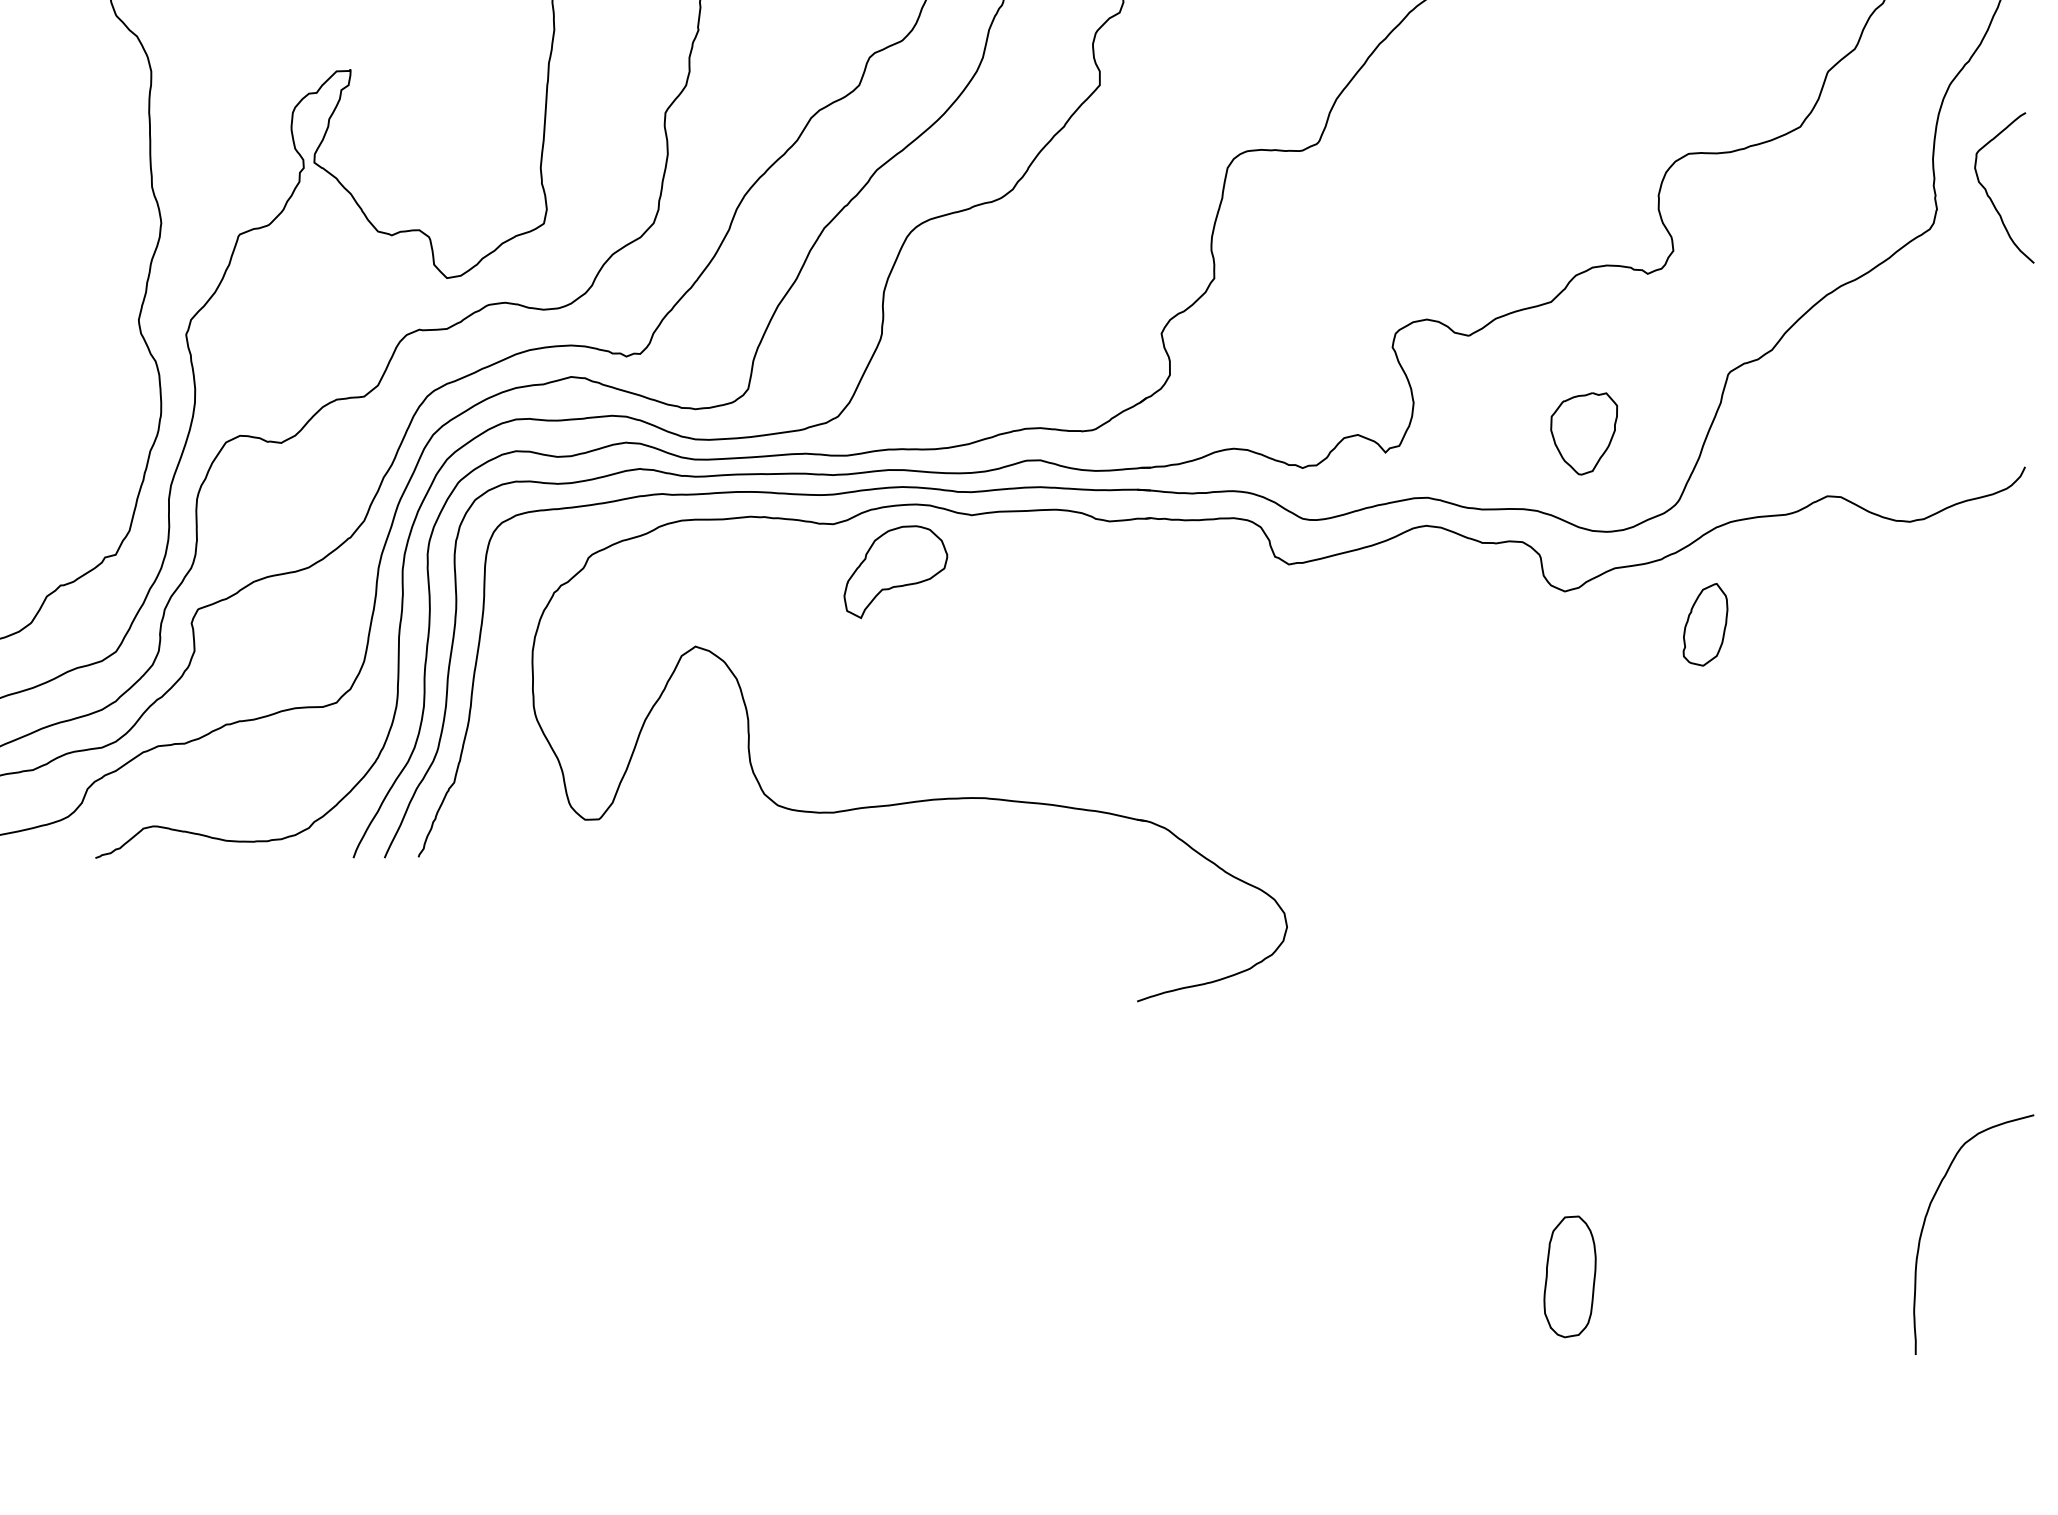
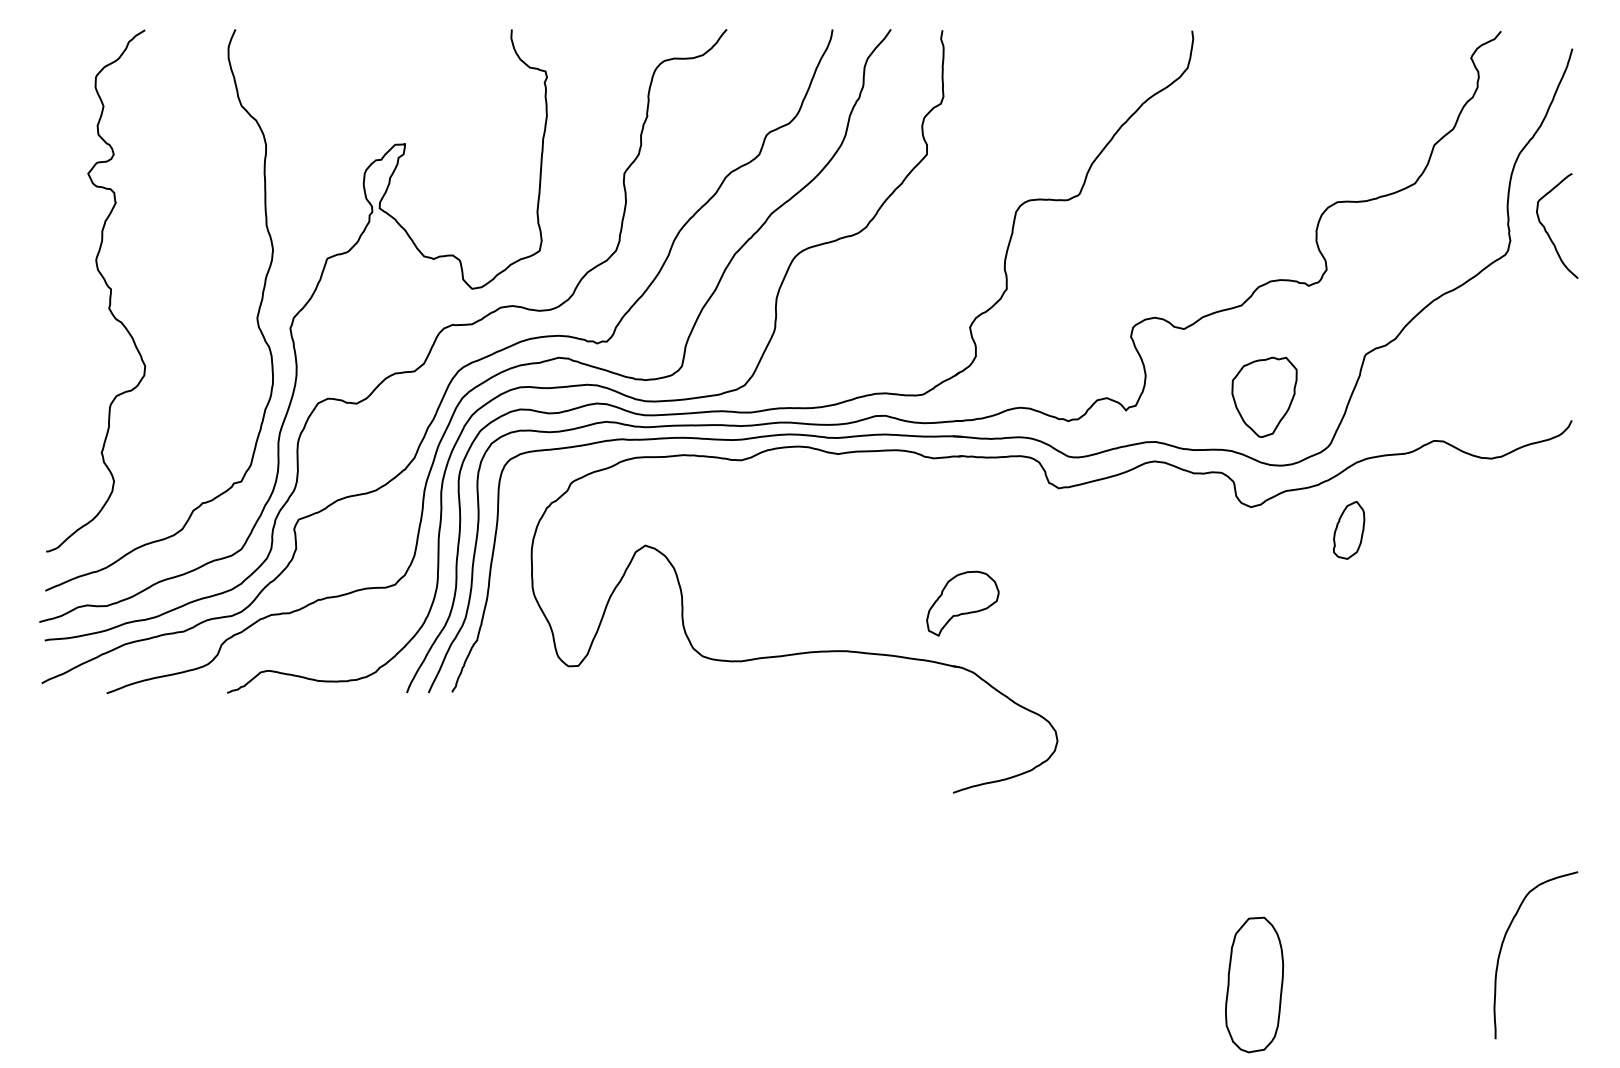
part: (1584, 434) -> (1264, 397), size x1.4
part: (895, 571) -> (962, 603), moved
part: (1569, 1276) -> (1254, 984), size x1.6

